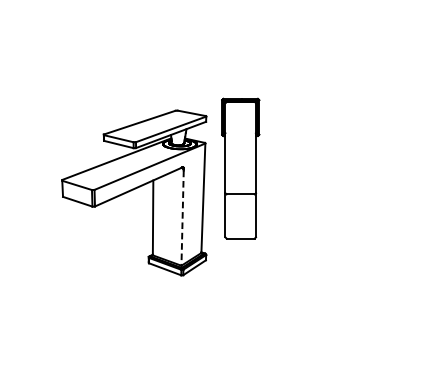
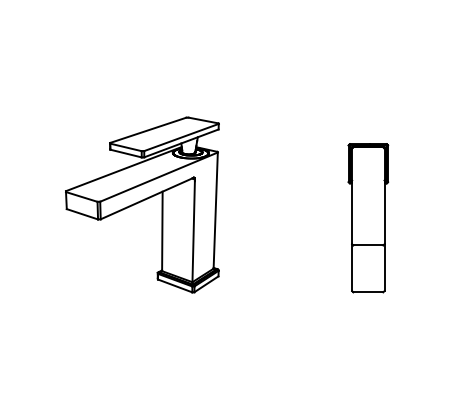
part: (240, 168) -> (368, 218), moved
line: (182, 218) -> (193, 232), dashed -> solid

